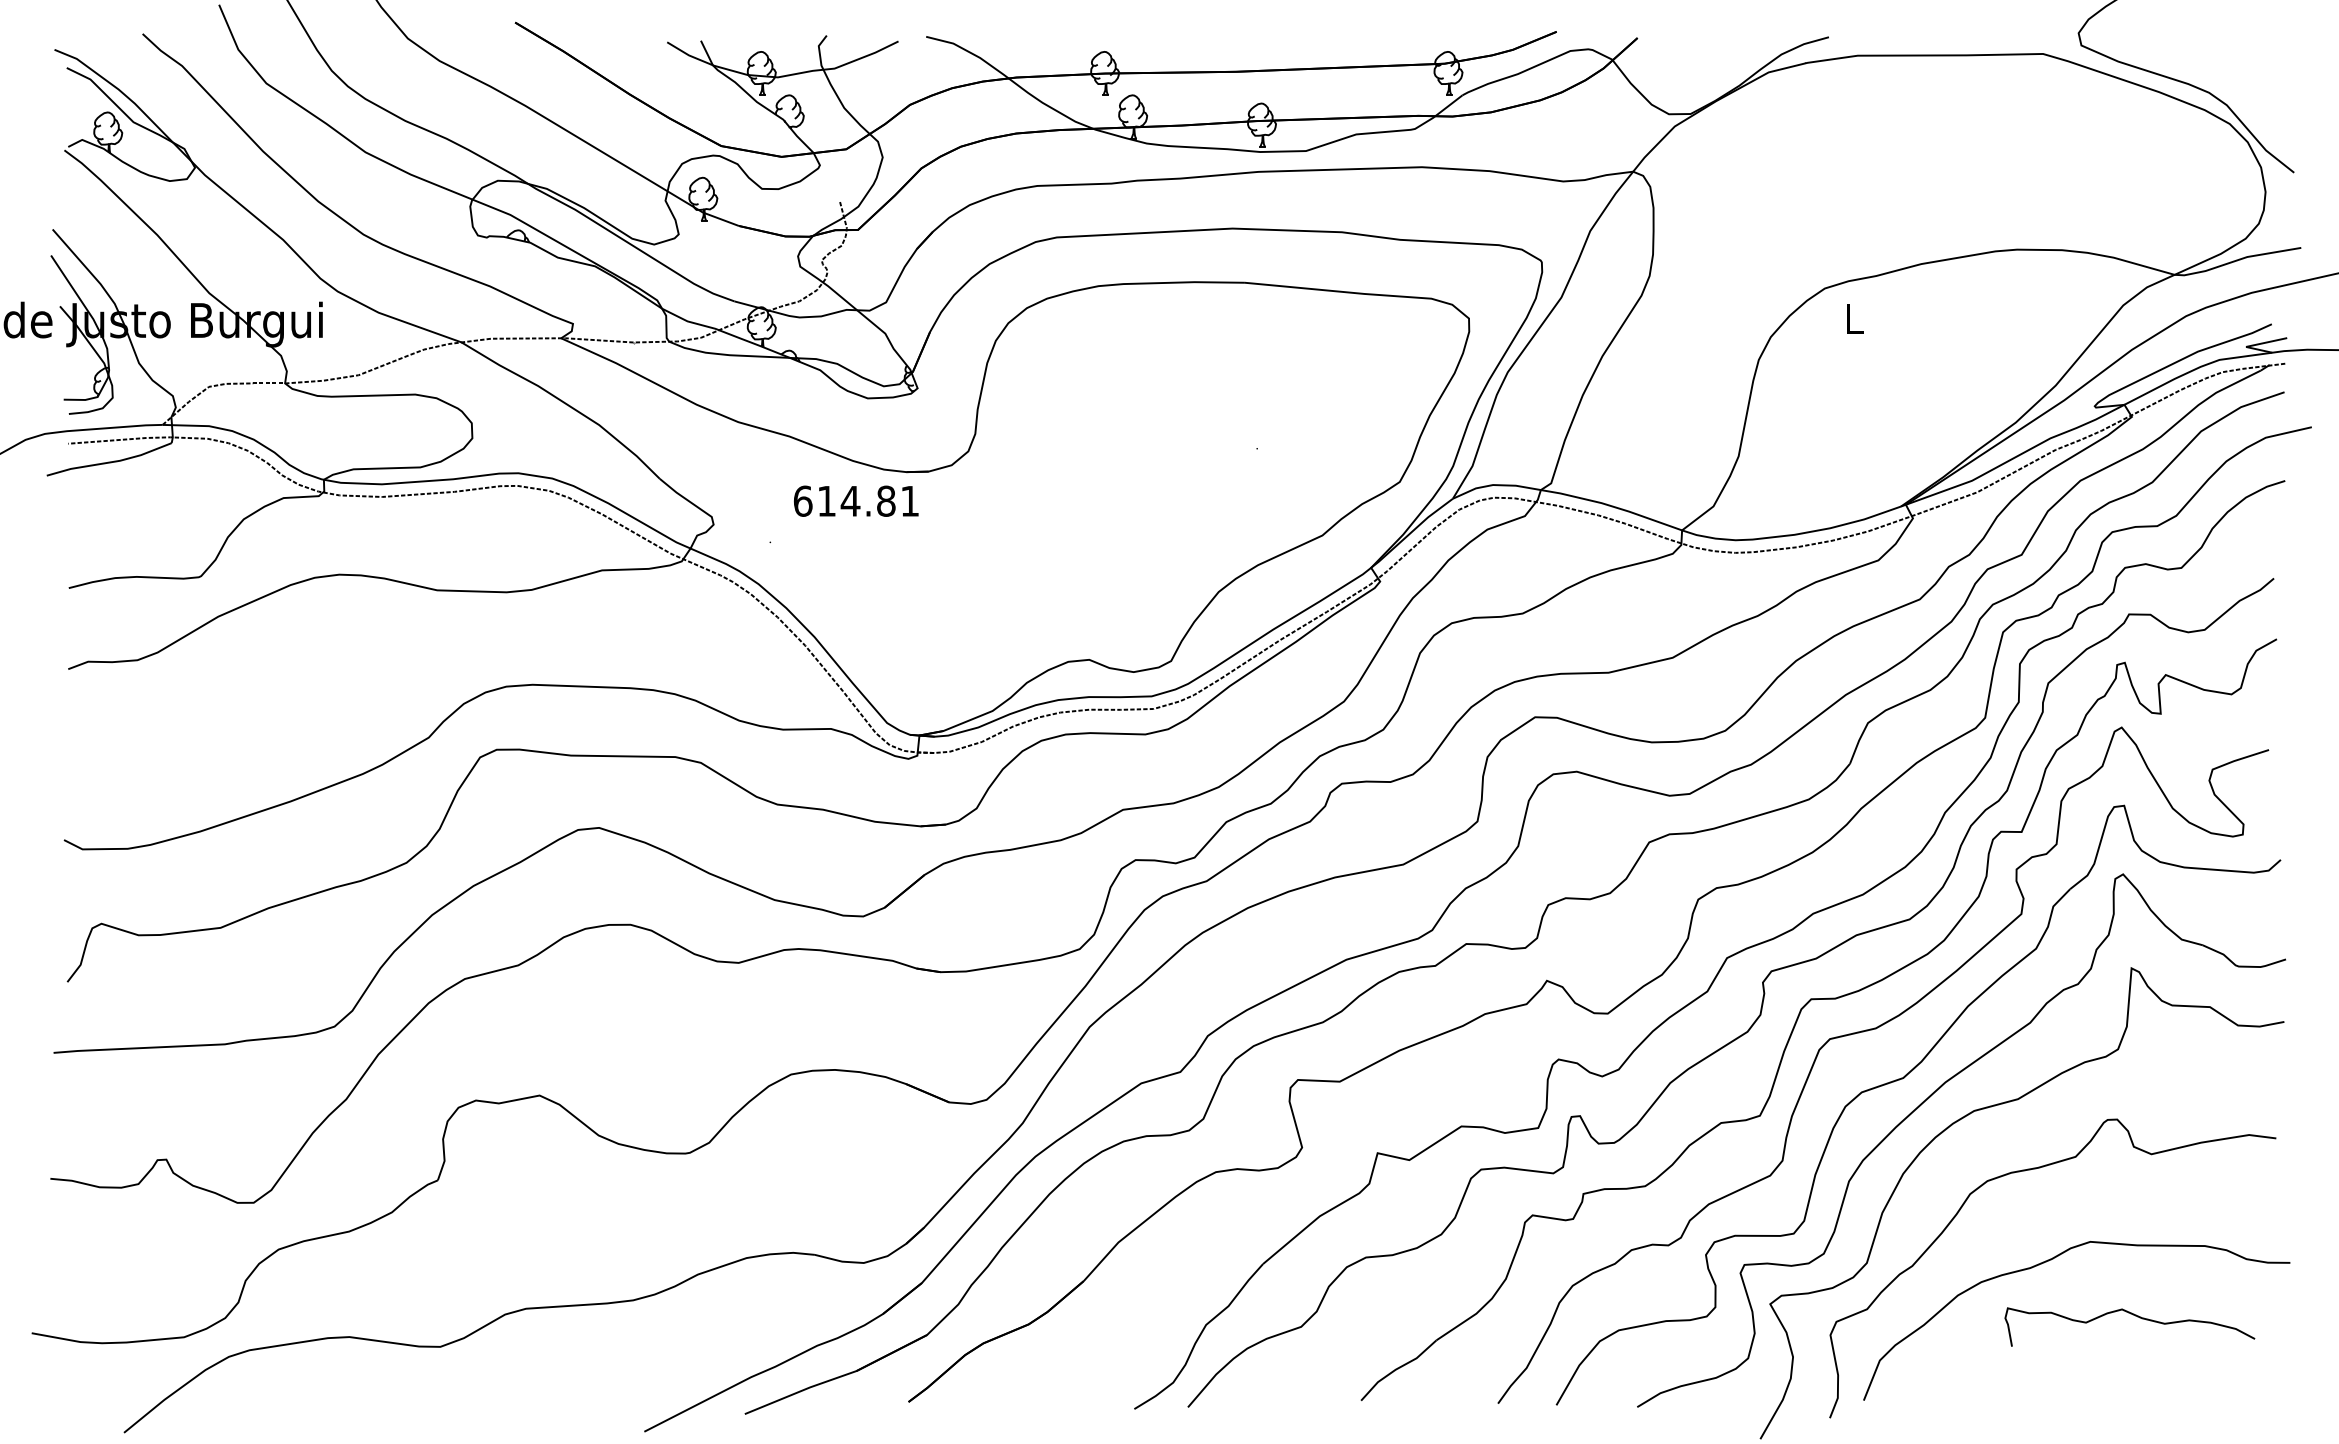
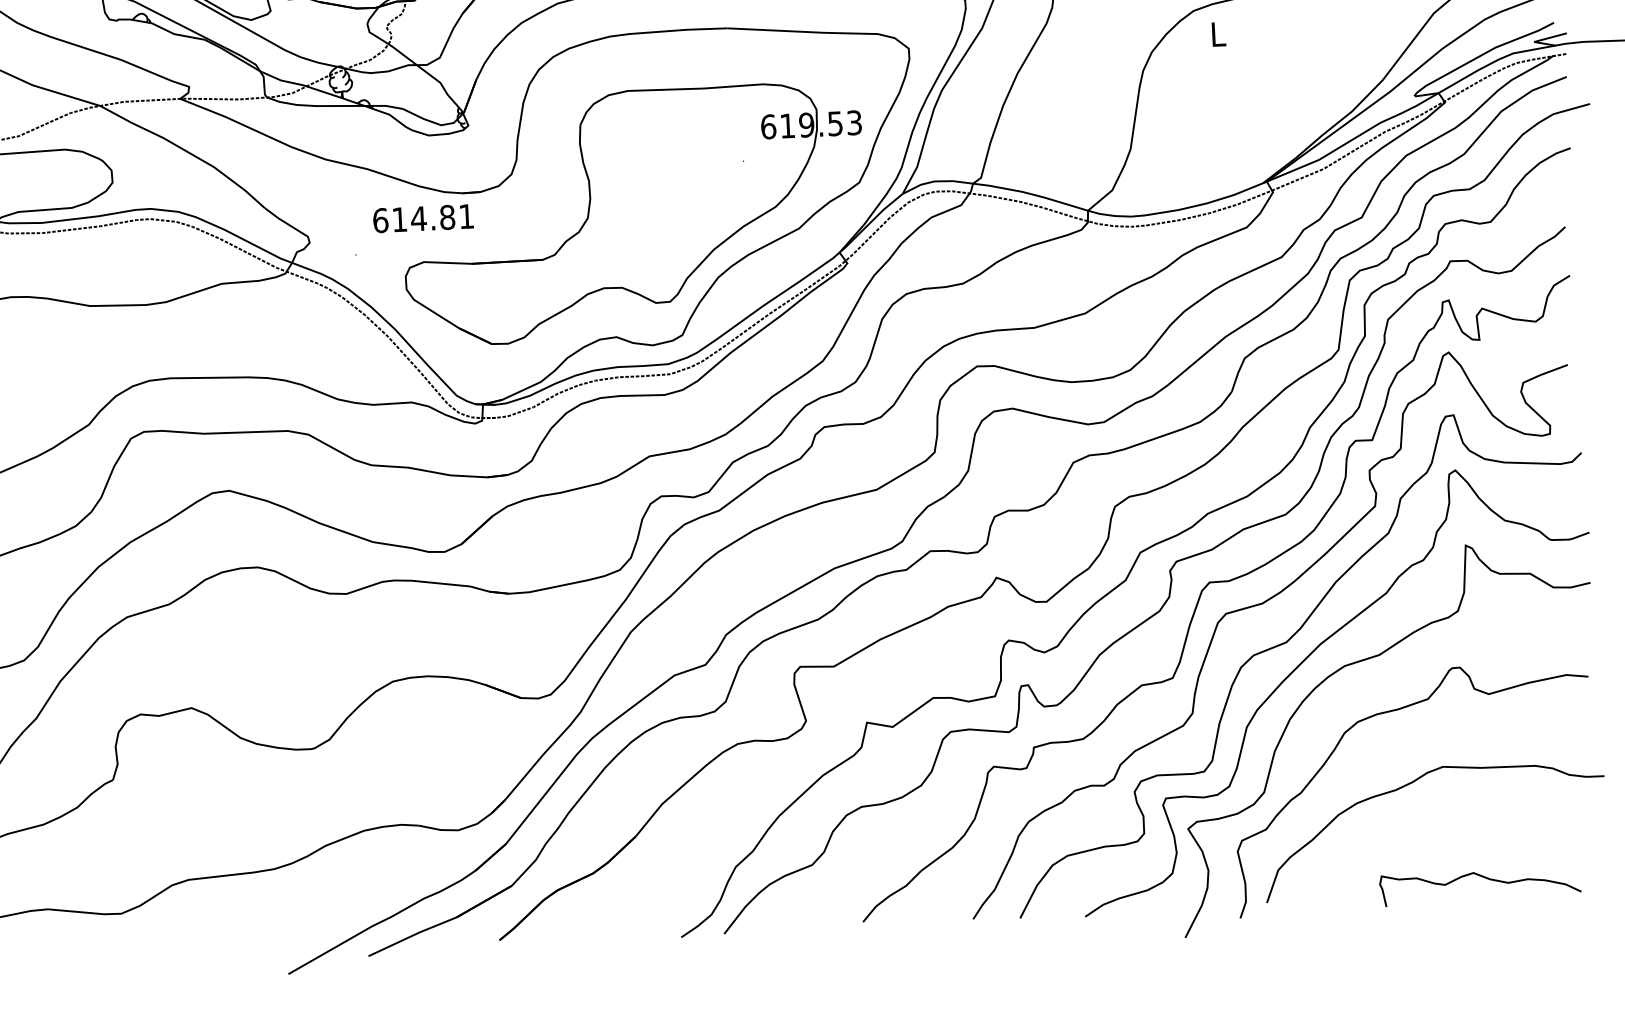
part: (1118, 507) -> (634, 213), added
curve: (2135, 1316) -> (1484, 878), moved

